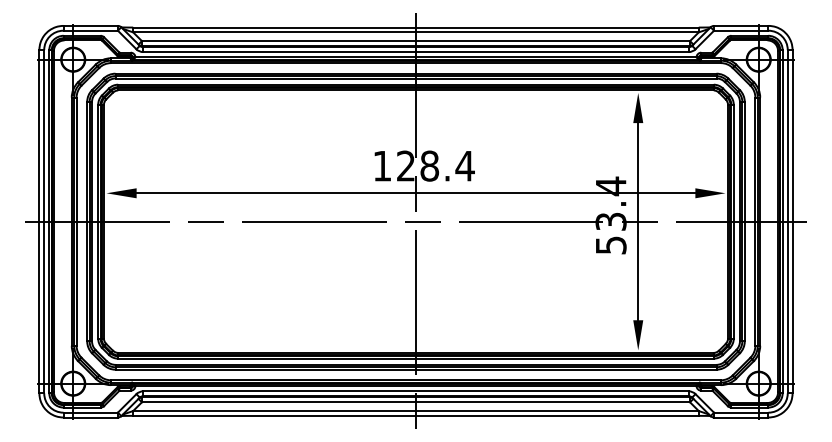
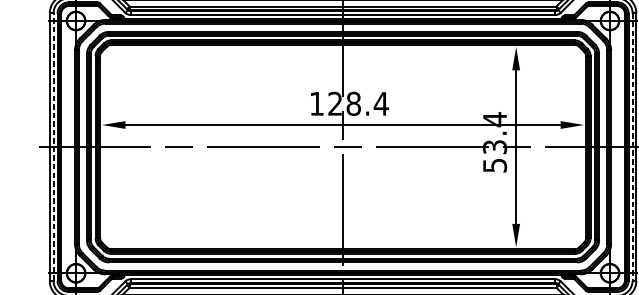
line: (44, 221) -> (53, 146), solid -> dashed
line: (787, 221) -> (632, 146), solid -> dashed

